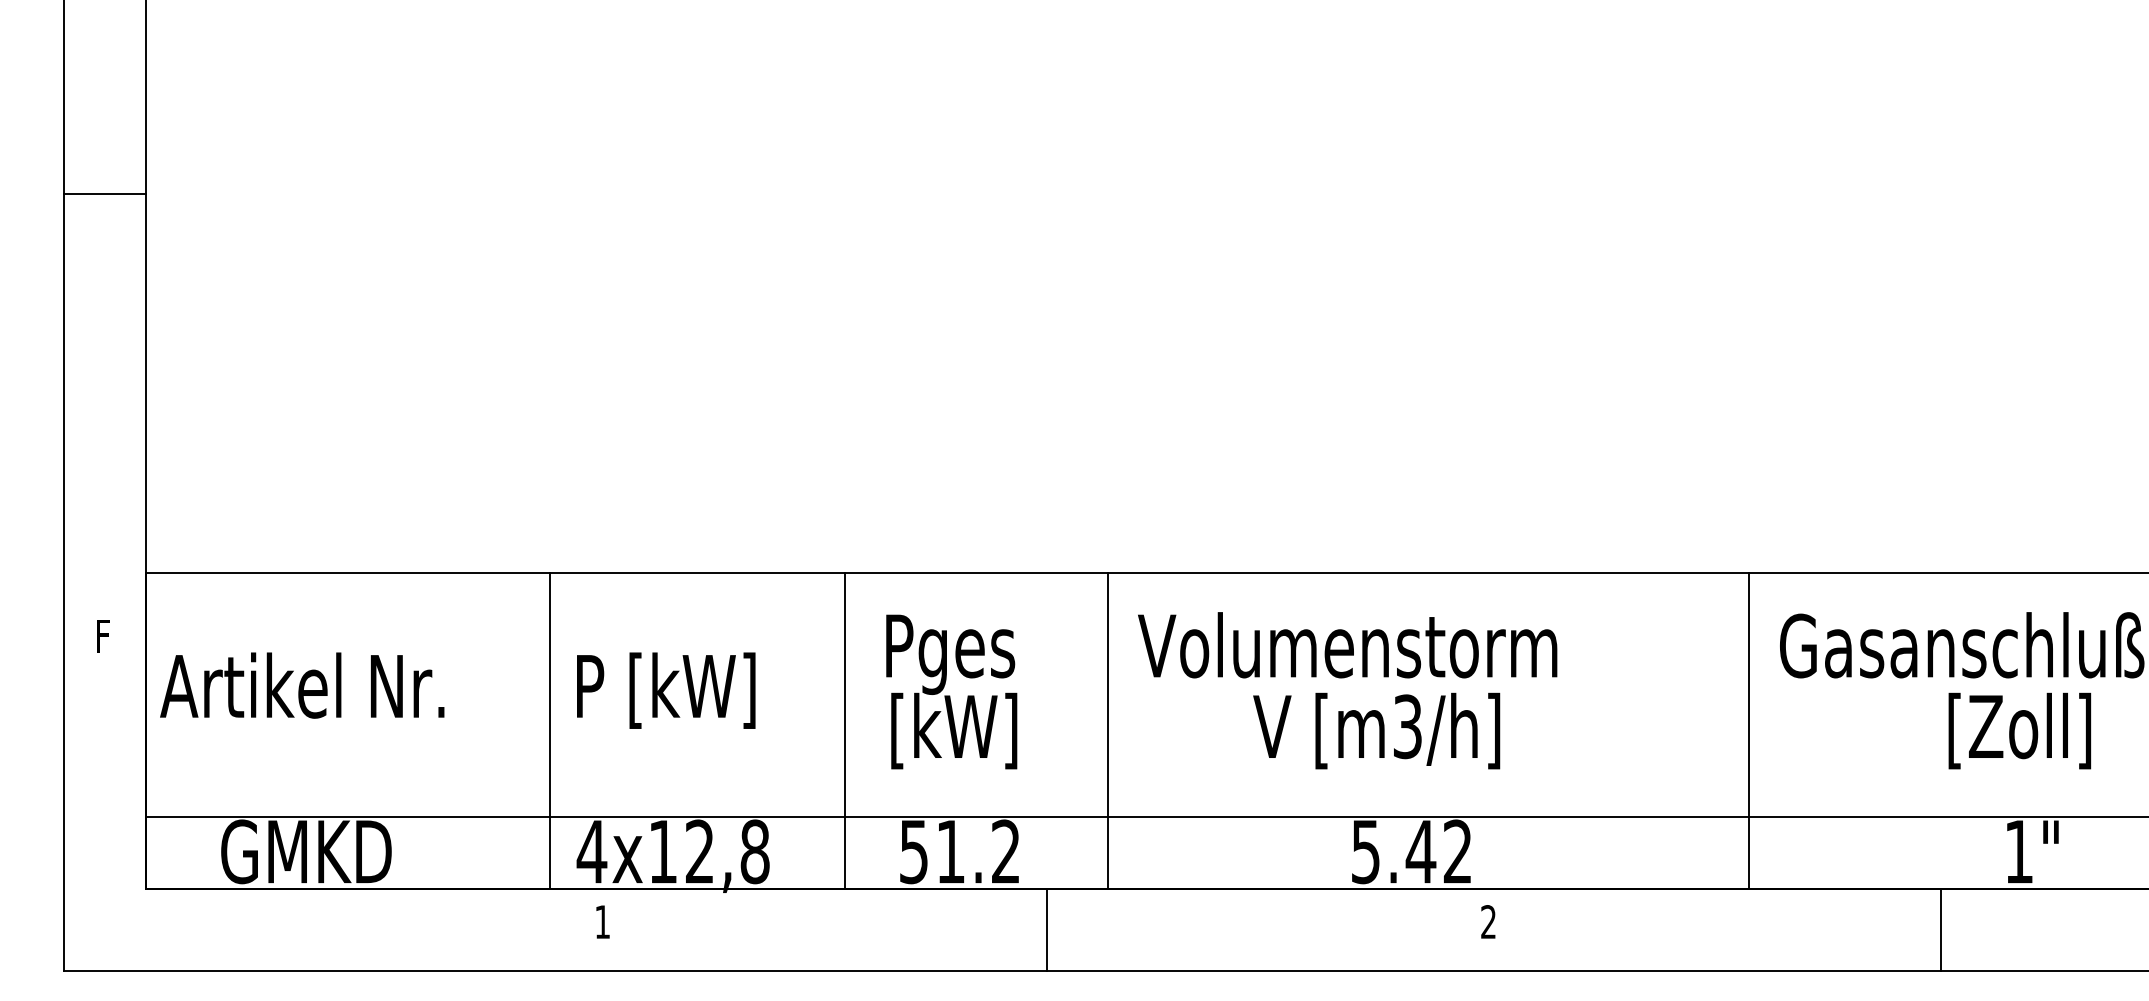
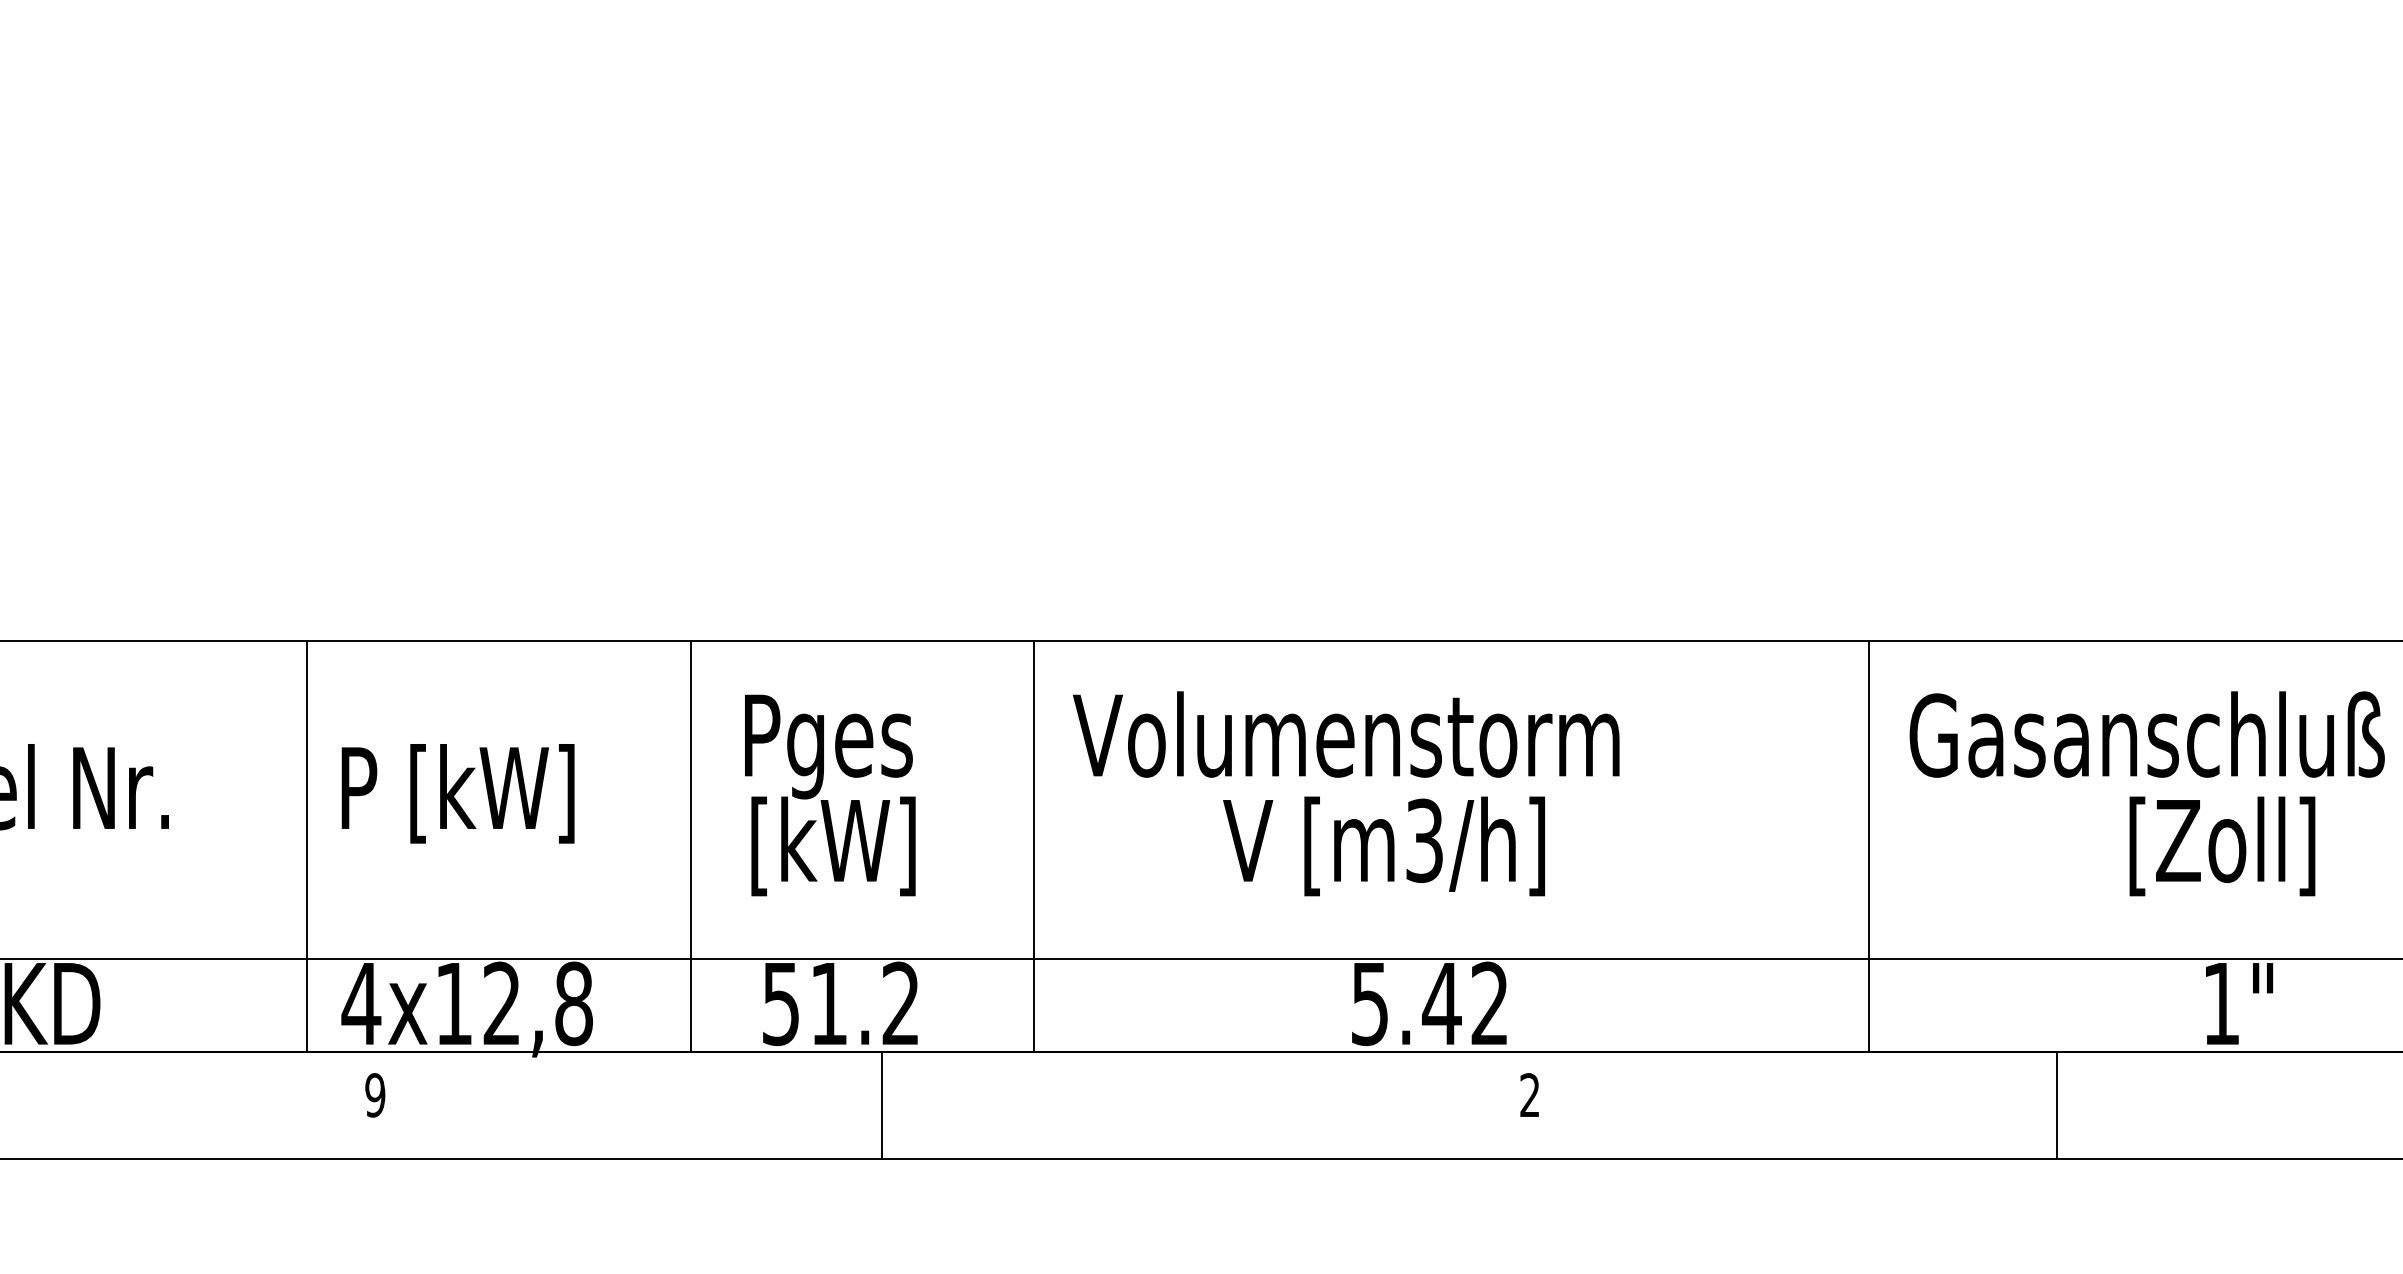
text: (602, 922) -> (375, 1095), 1 -> 9
line: (1047, 930) -> (882, 1106), moved
line: (1940, 930) -> (2056, 1106), moved

